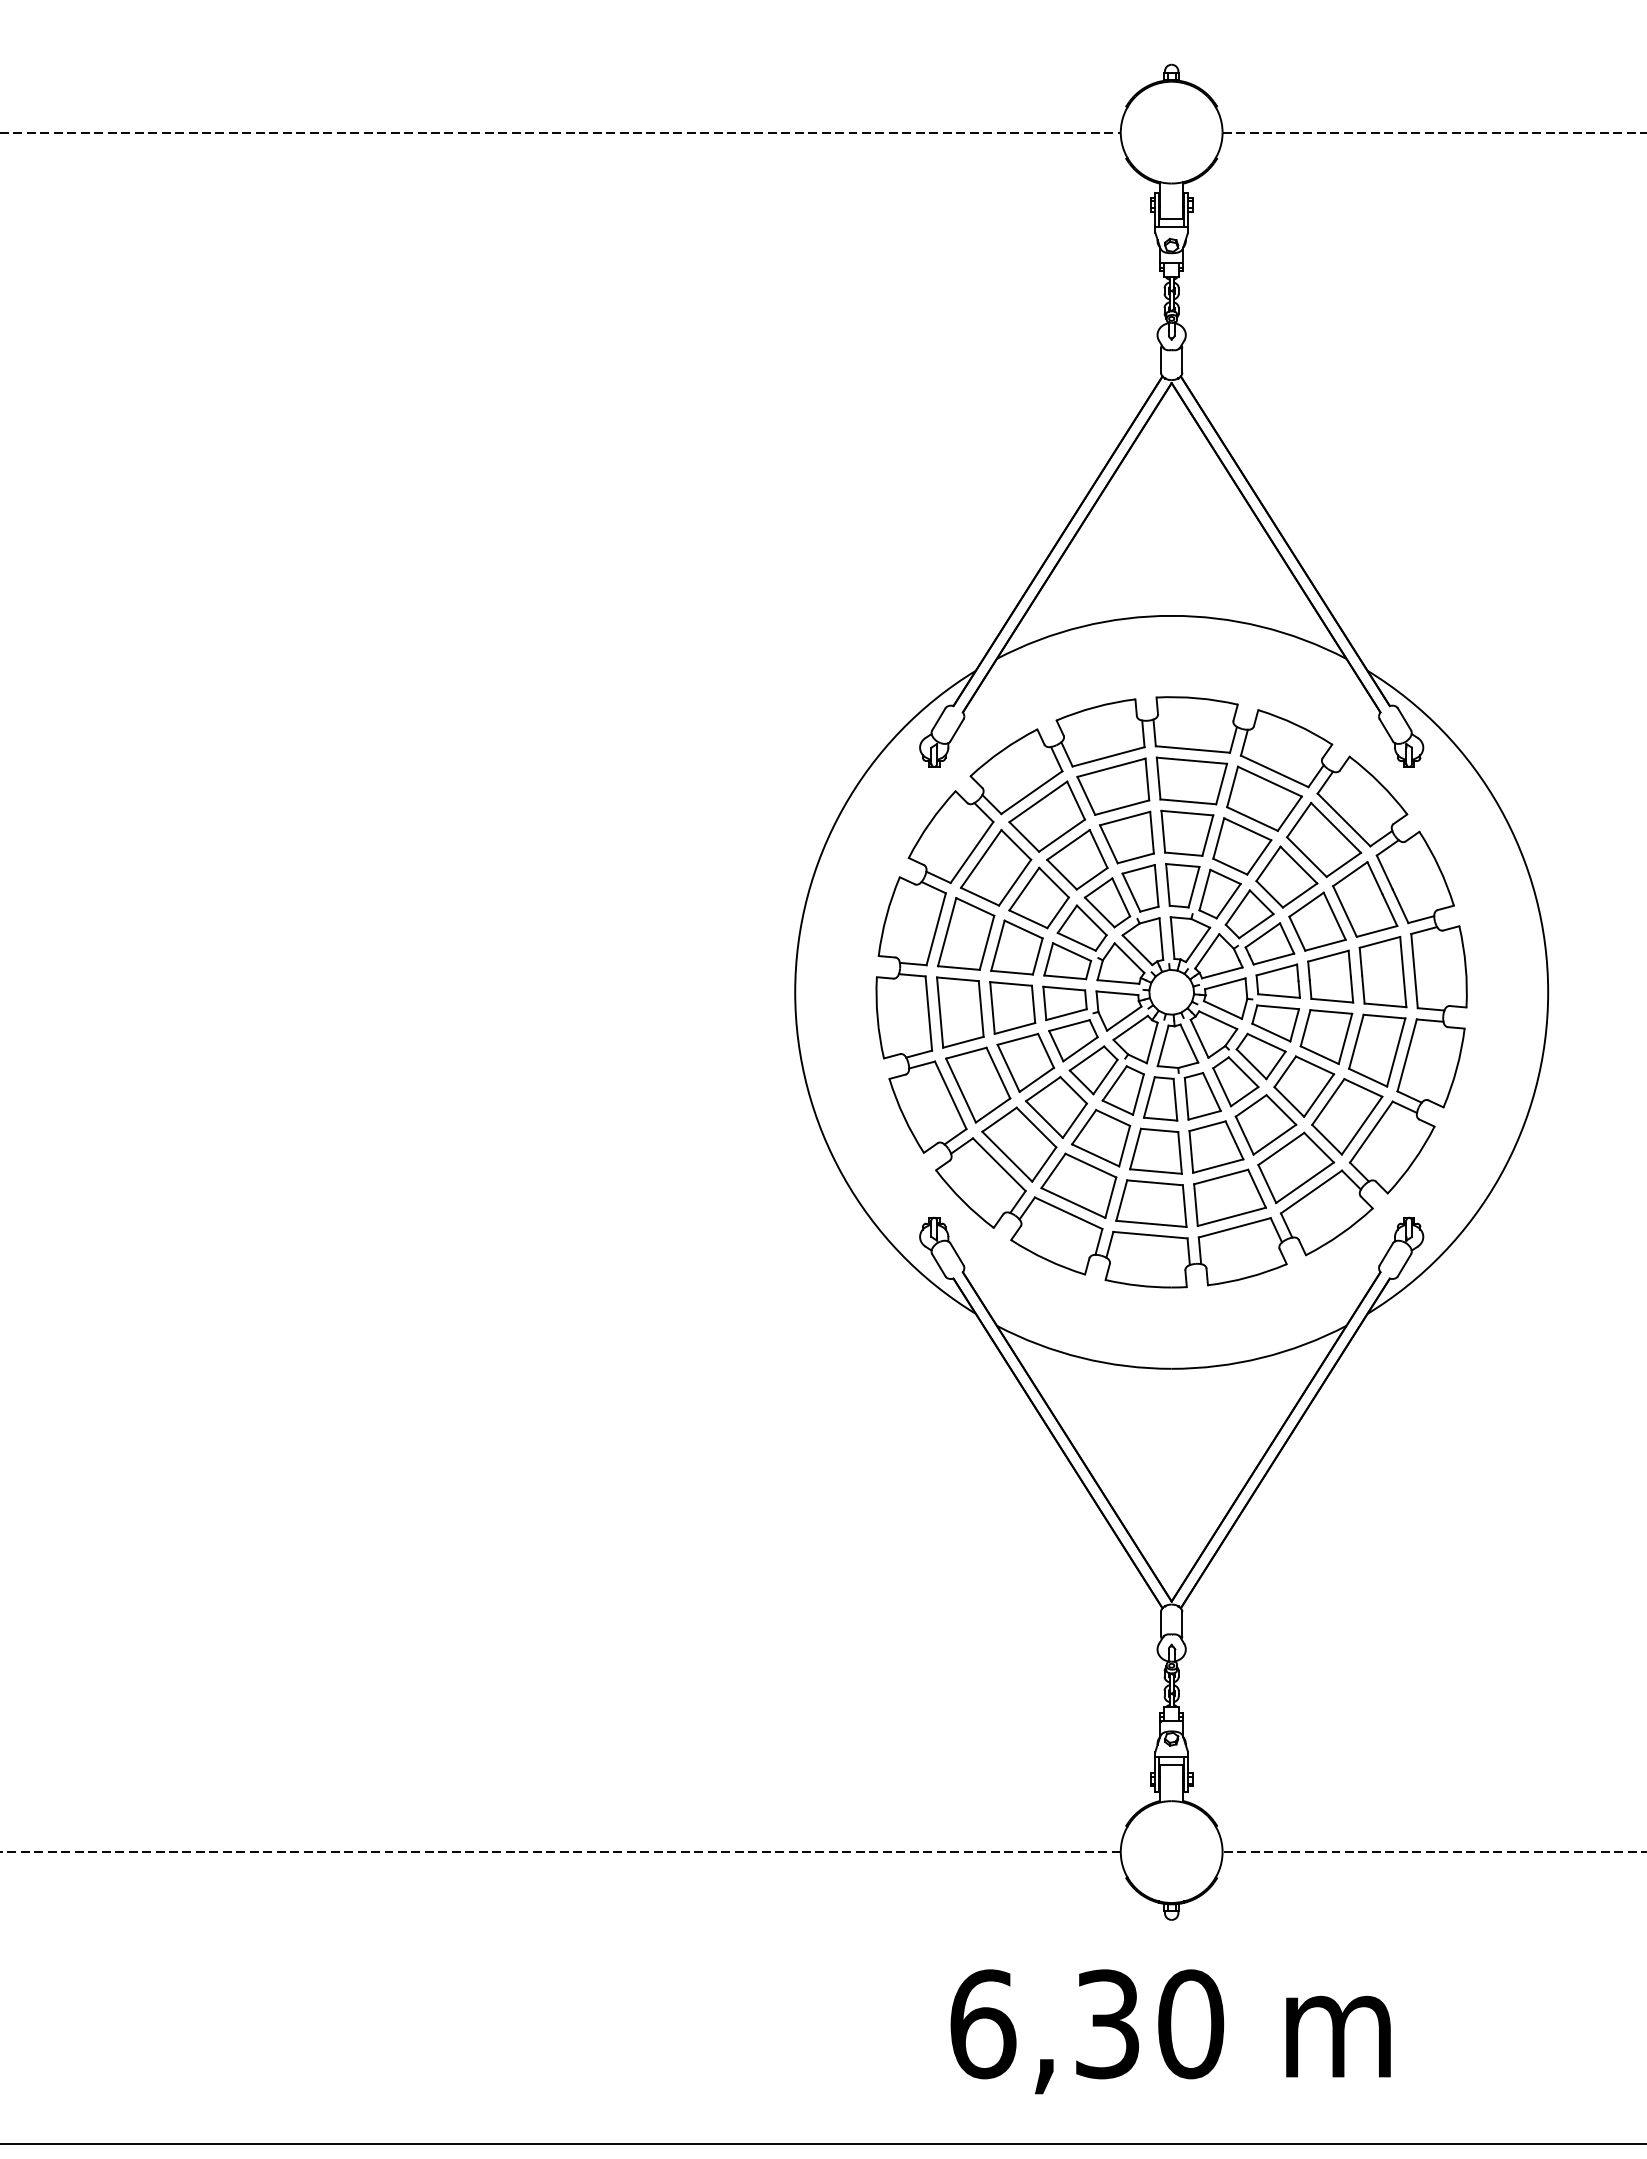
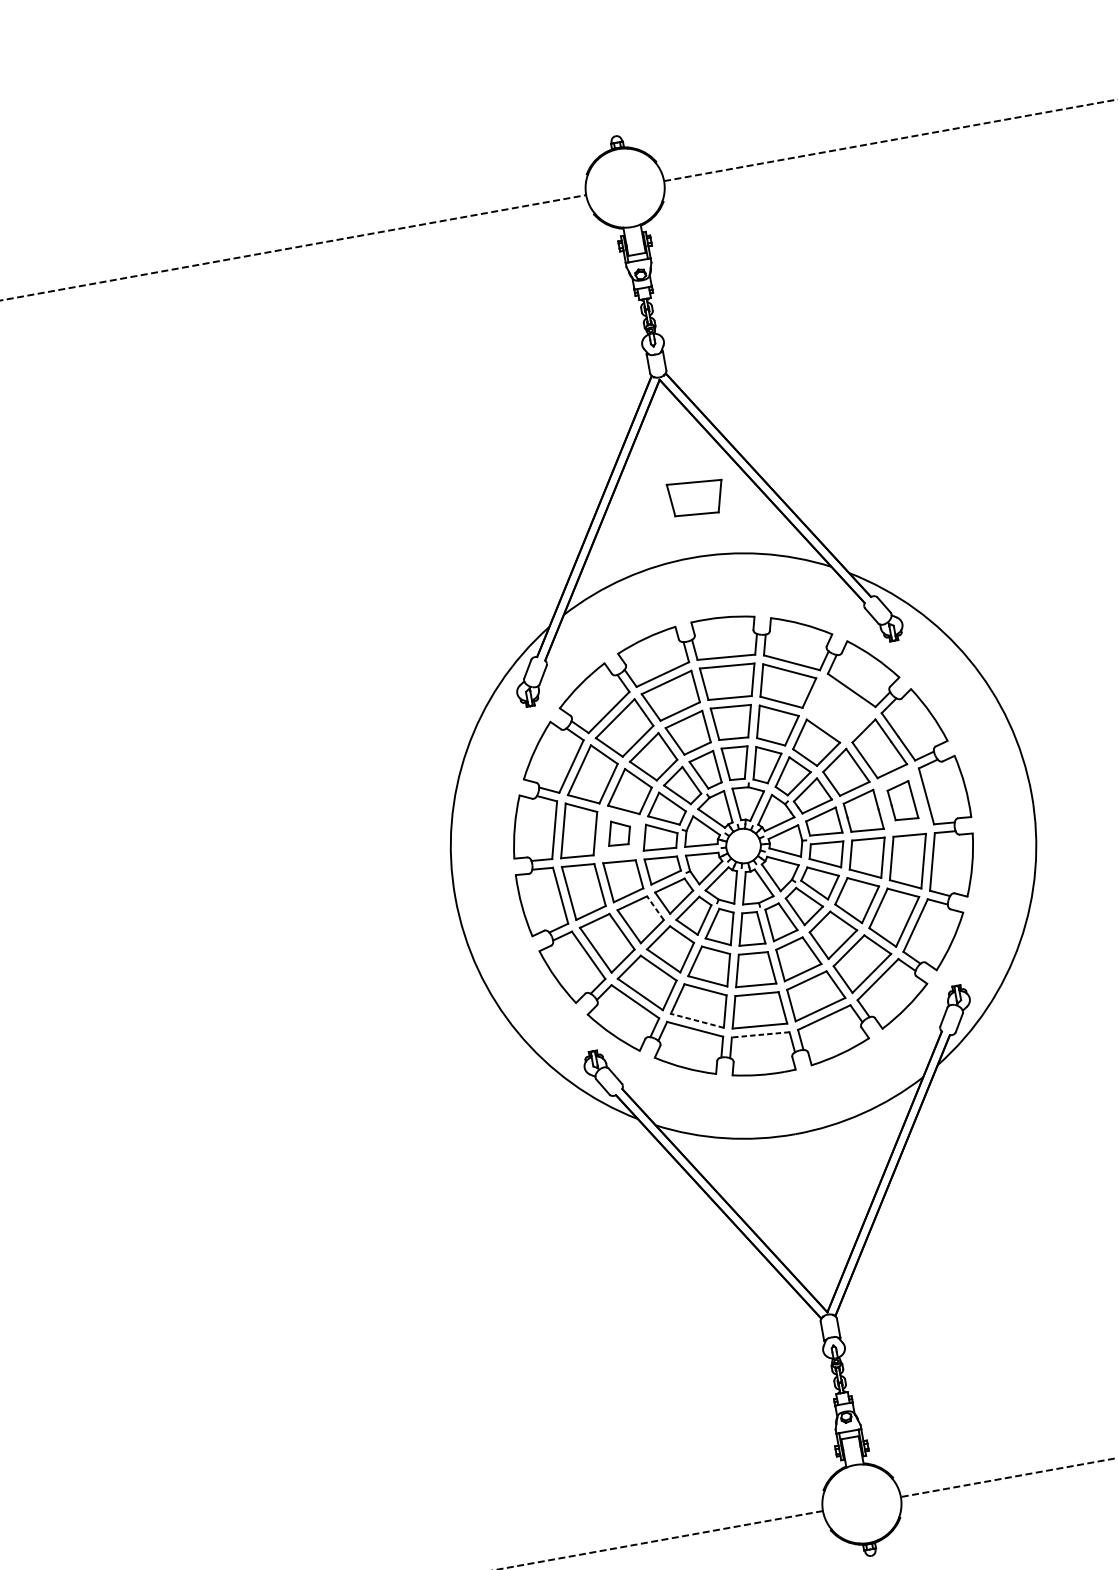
part: (1191, 540) -> (696, 497), added
part: (1324, 839) -> (839, 708), removed
part: (1016, 947) -> (618, 833), size x0.6
part: (1382, 972) -> (902, 801), size x0.7
line: (1046, 1050) -> (655, 907), solid -> dashed
line: (1073, 1202) -> (697, 1020), solid -> dashed
line: (1149, 1235) -> (760, 1035), solid -> dashed

